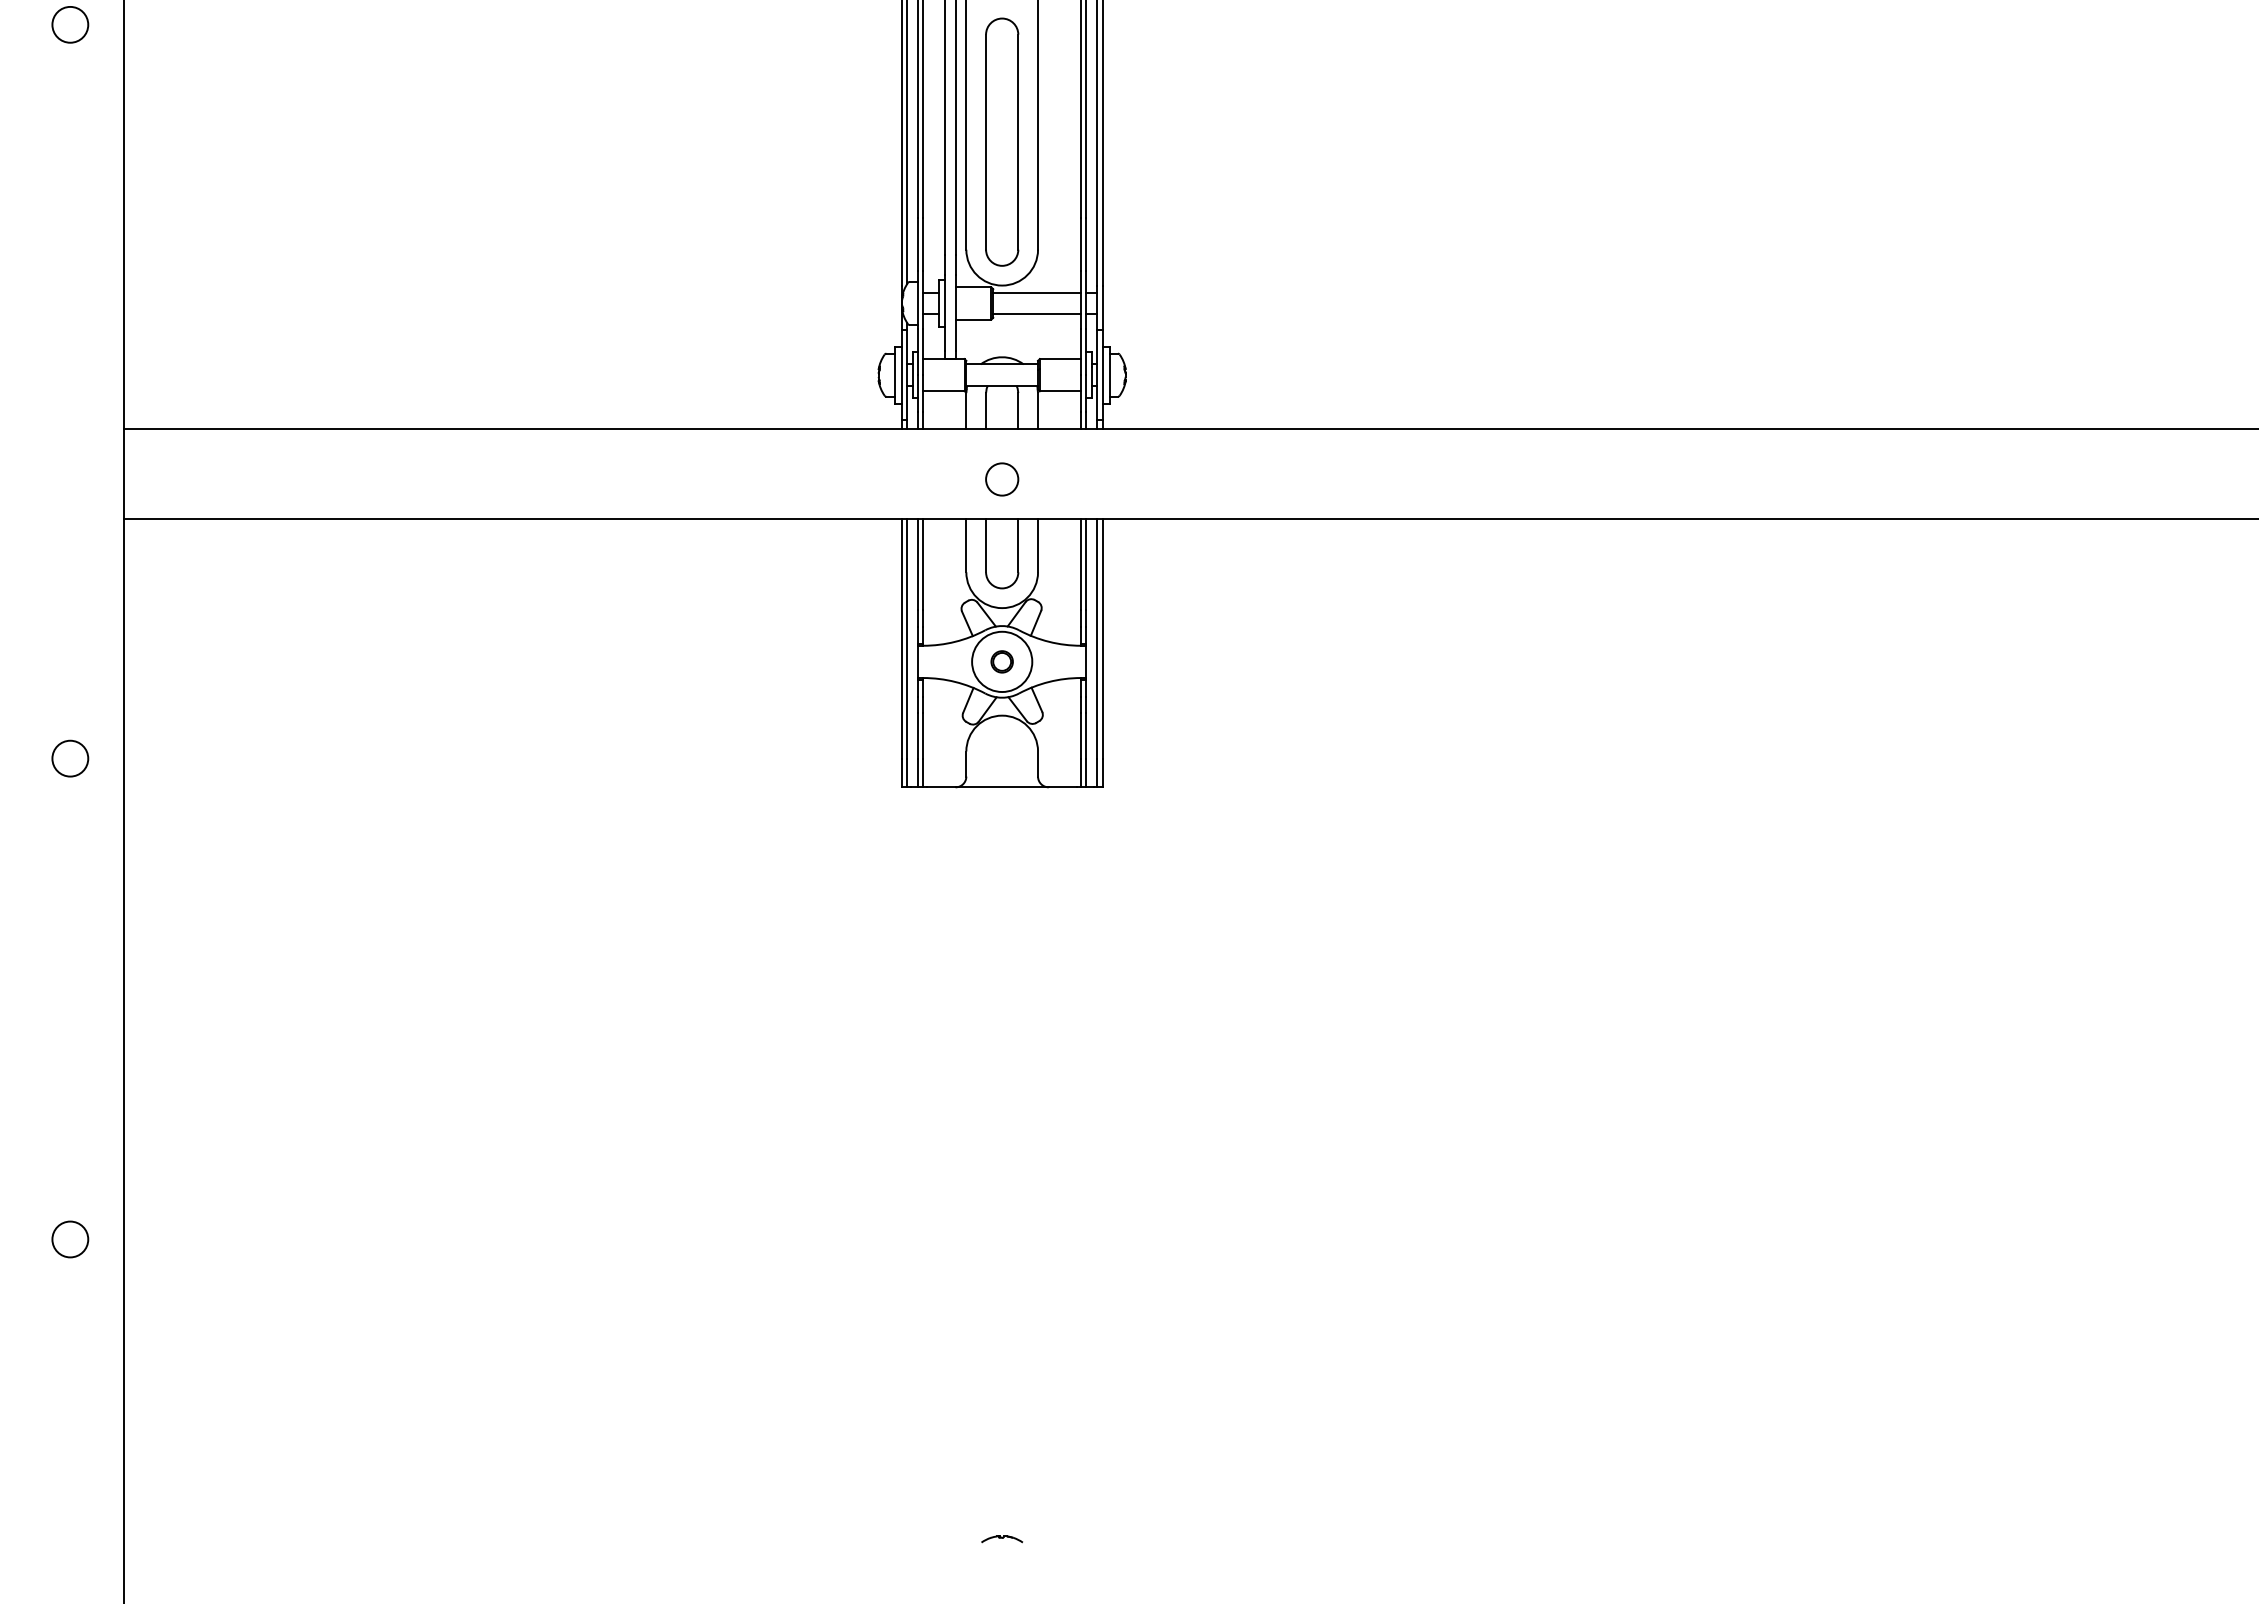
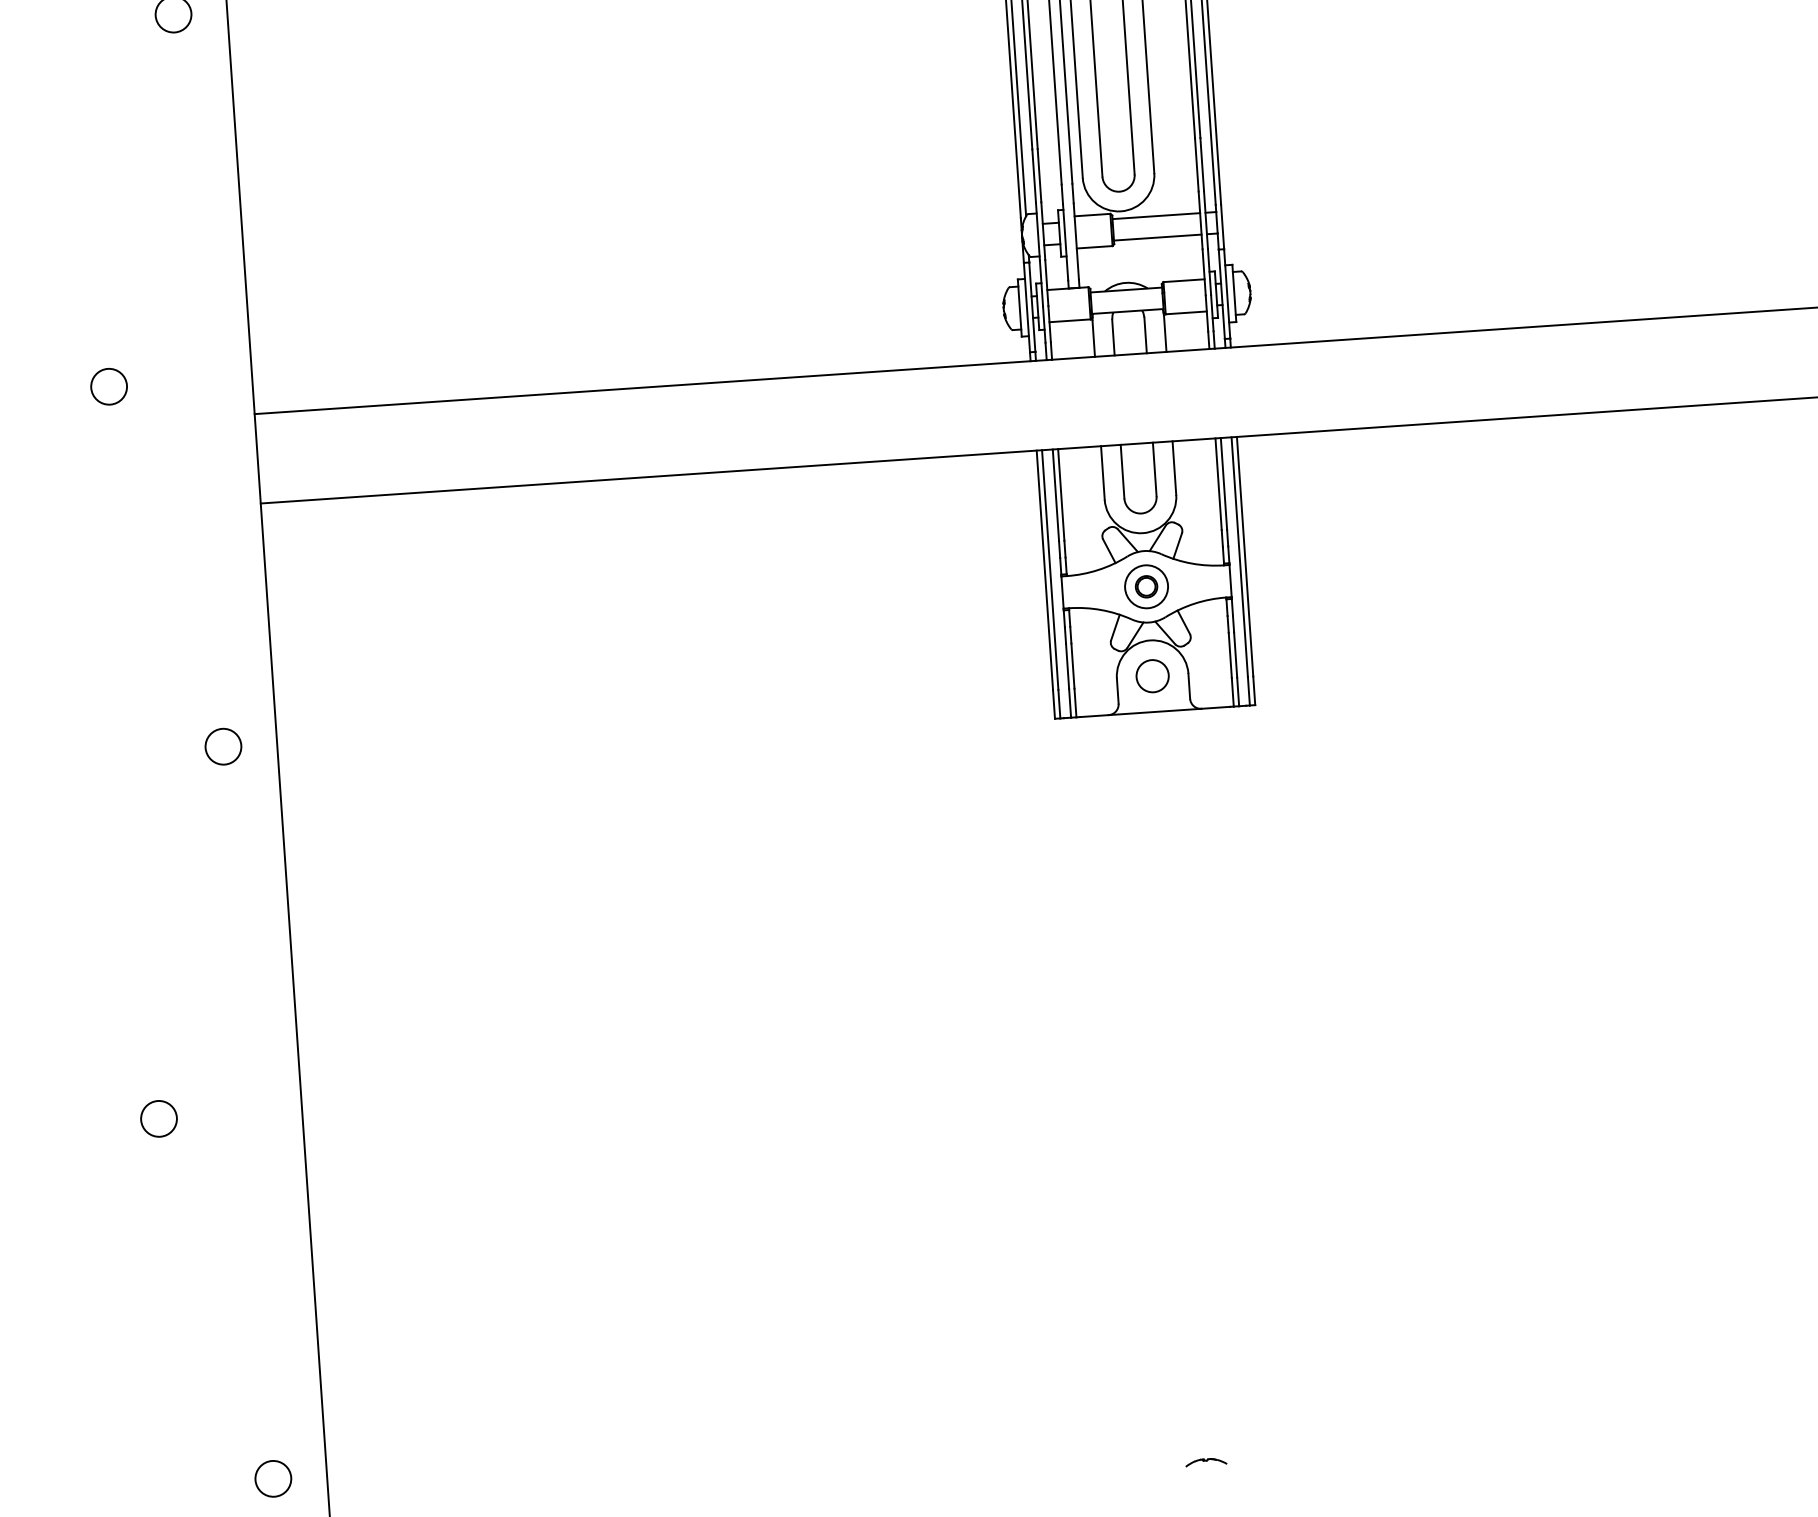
circle: (1002, 479) -> (1152, 676), moved
circle: (1001, 661) -> (1145, 586), size x0.71
circle: (70, 1239) -> (273, 1478), moved

